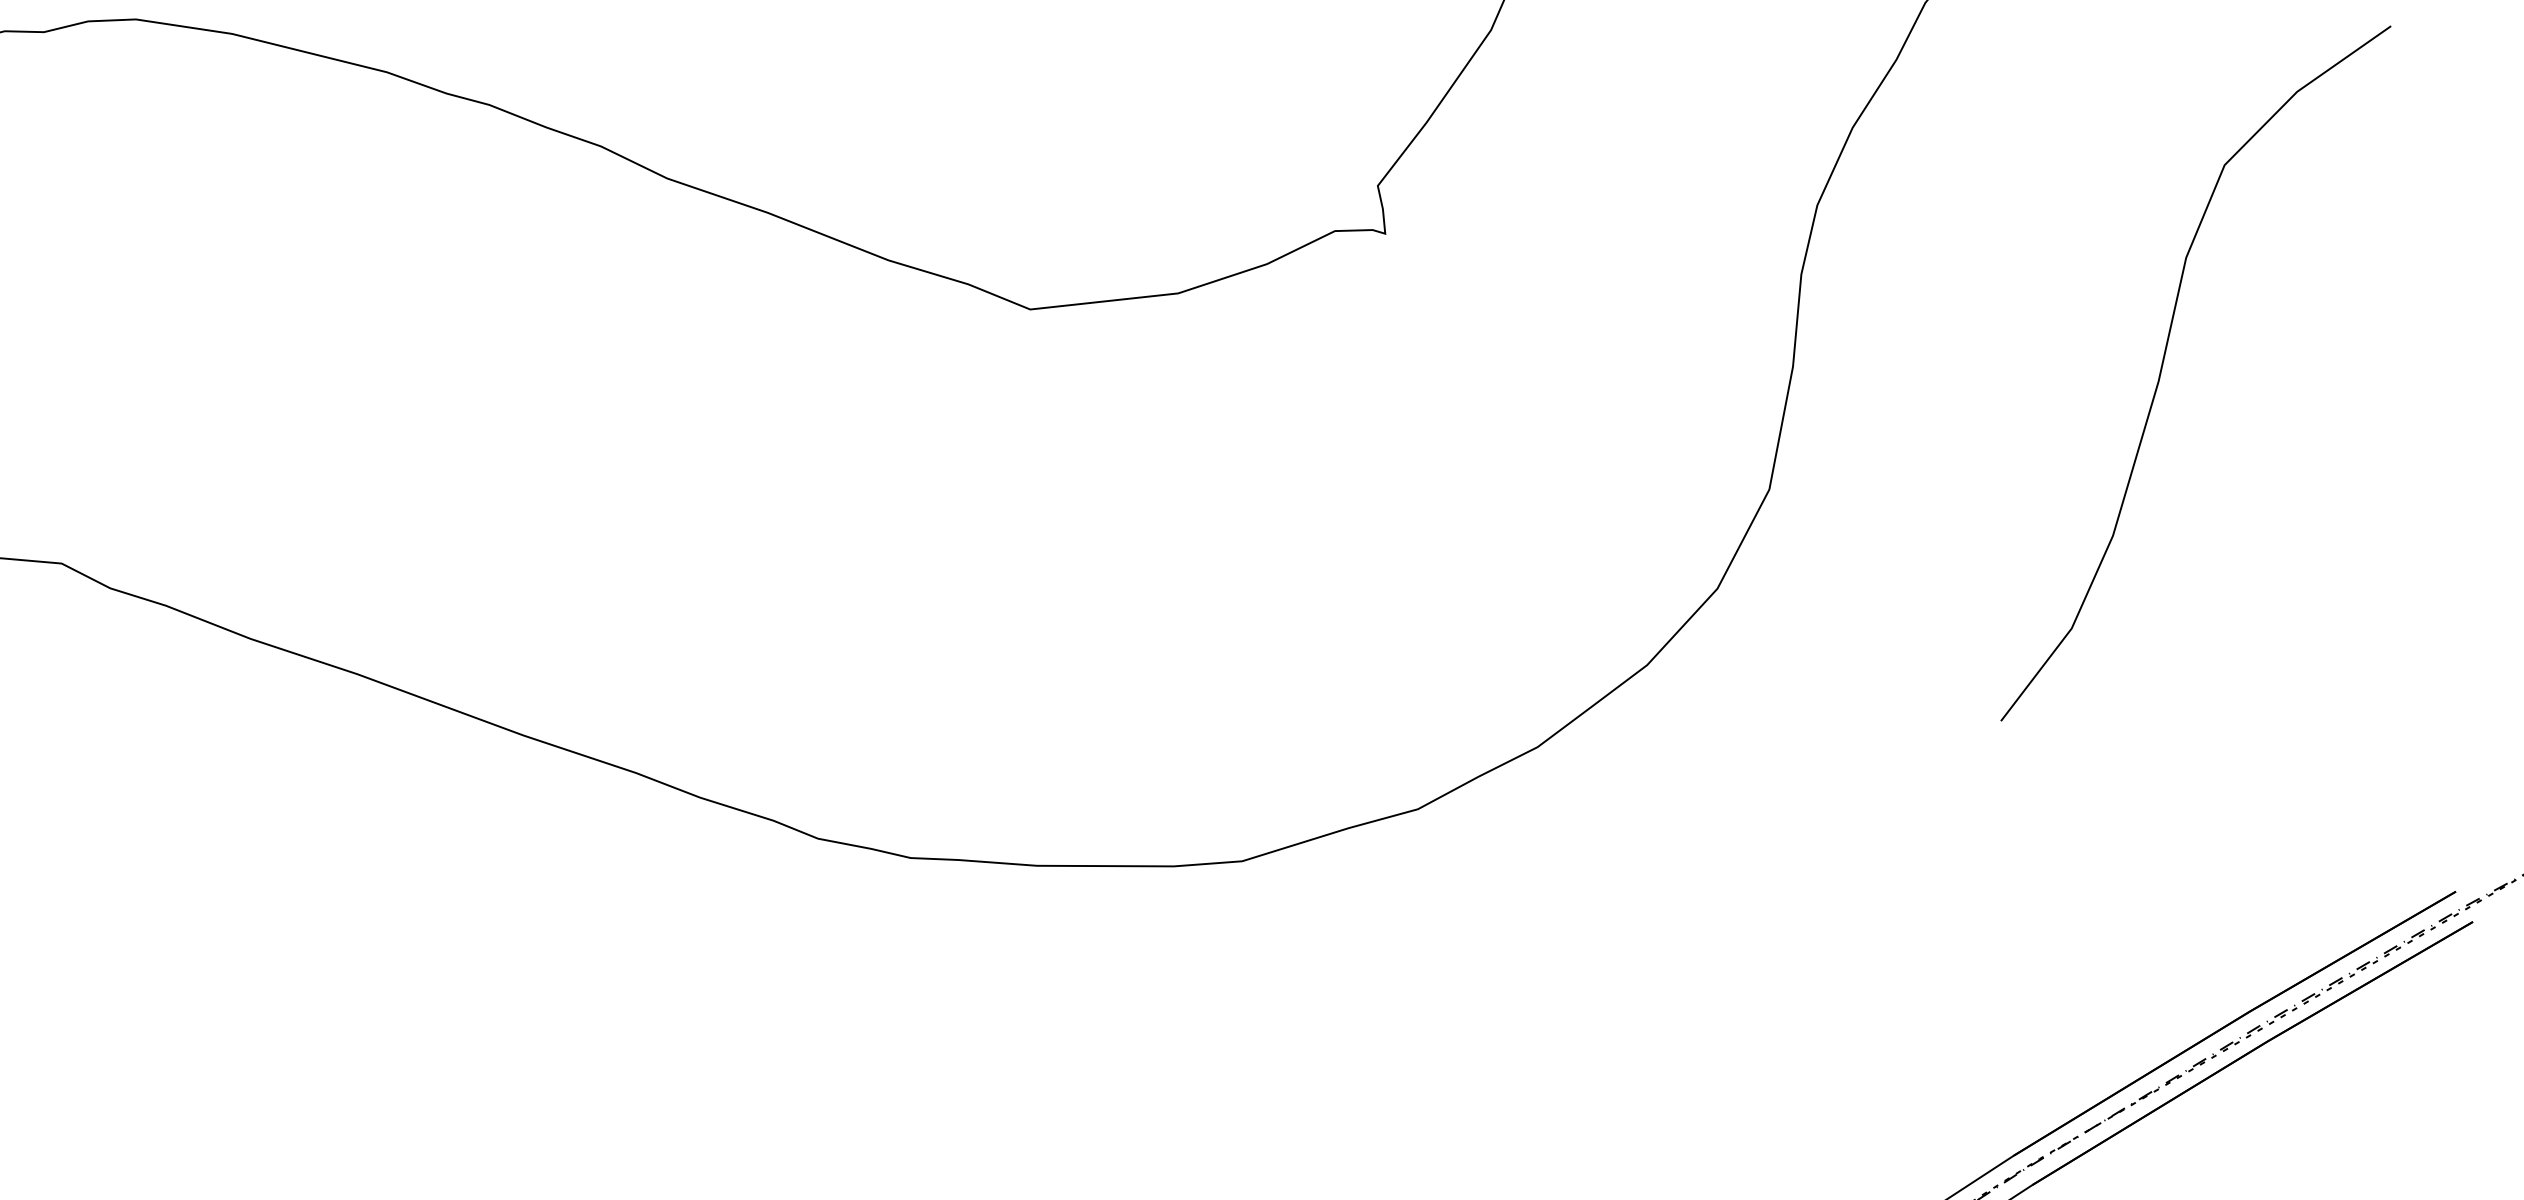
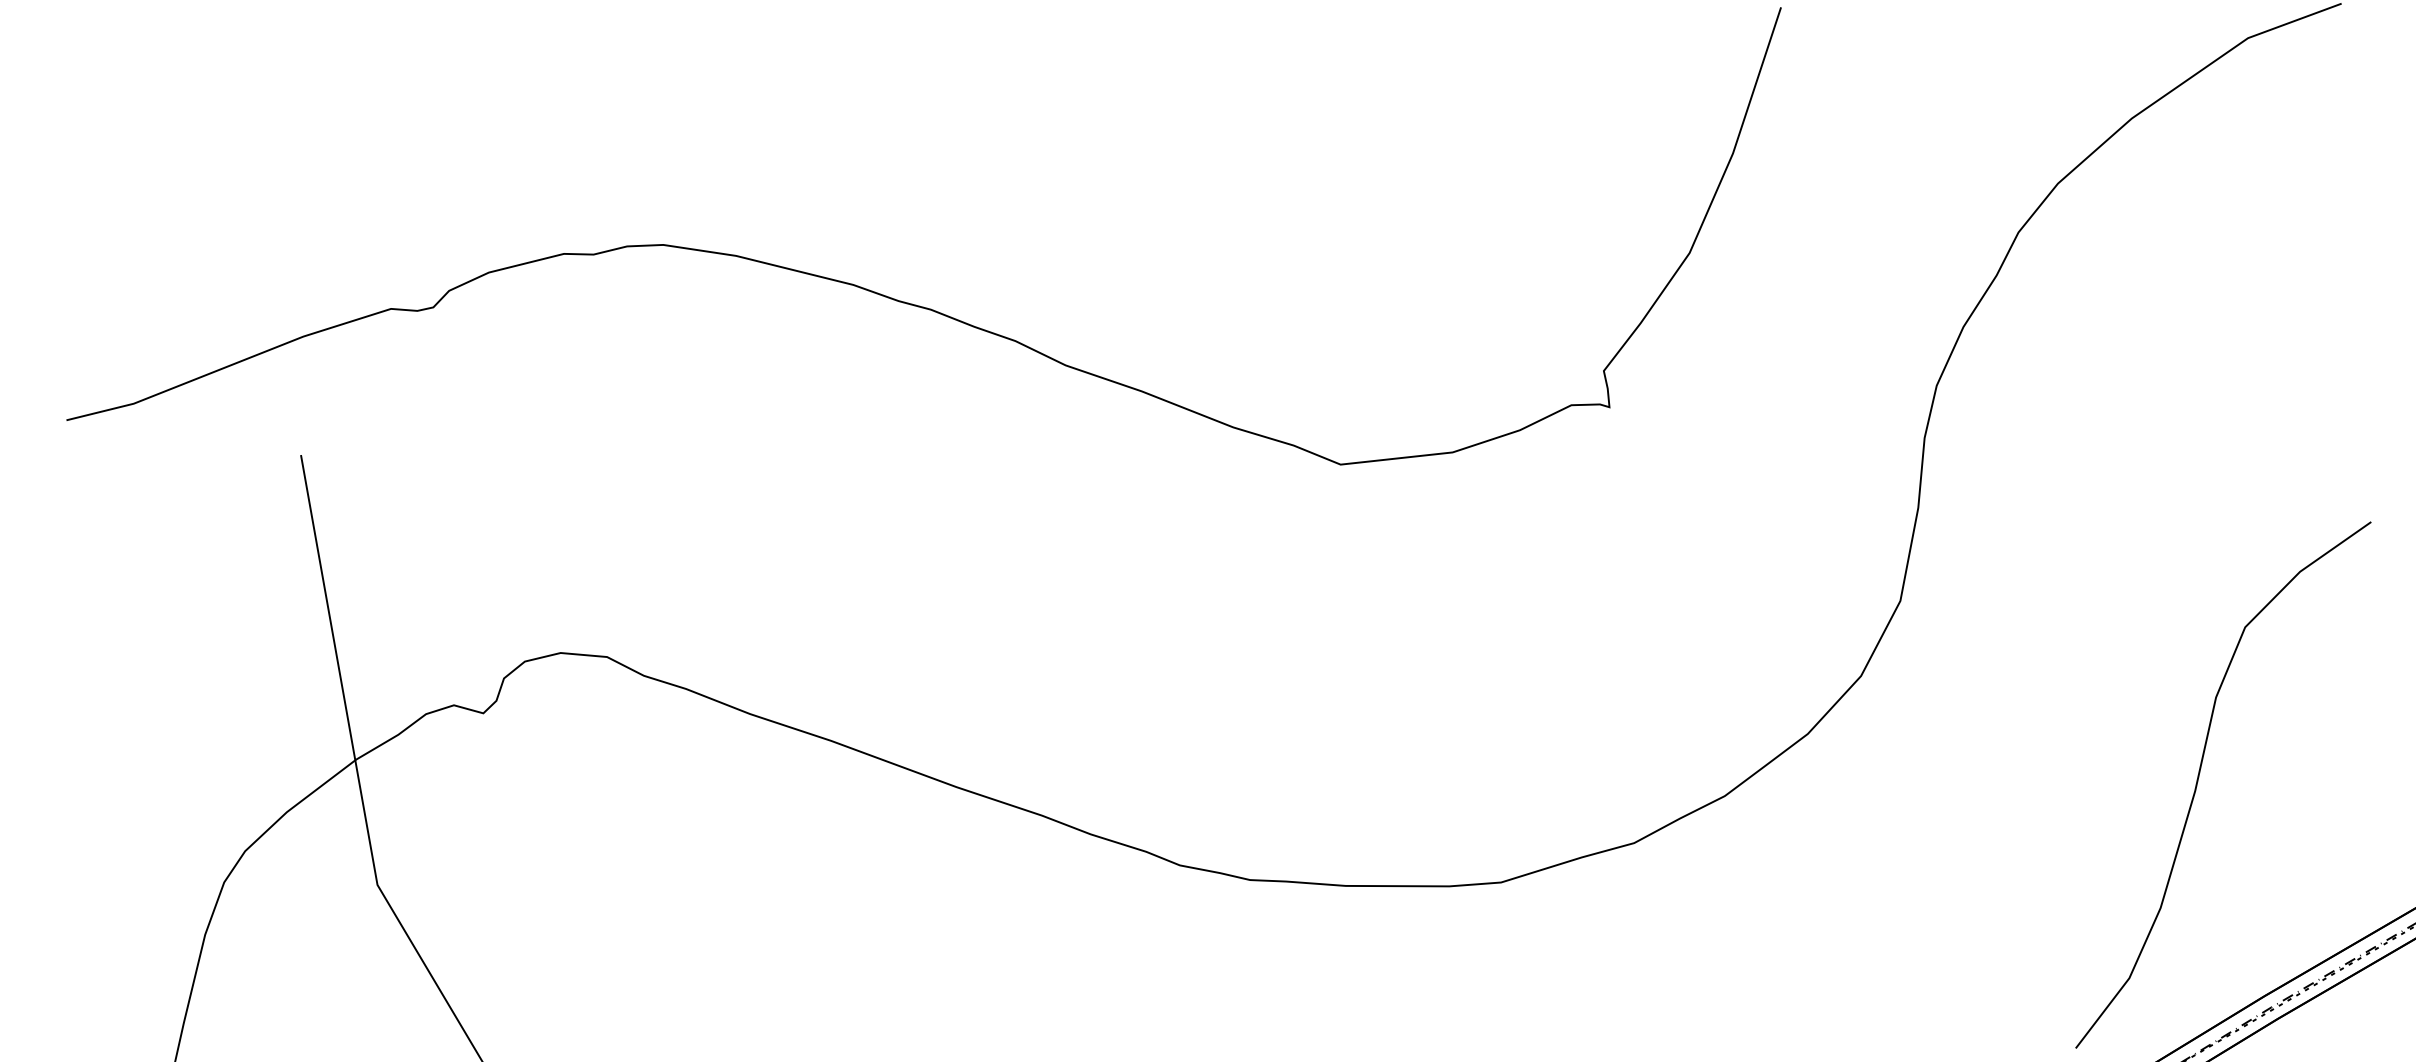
curve: (2164, 363) -> (2199, 777), moved

